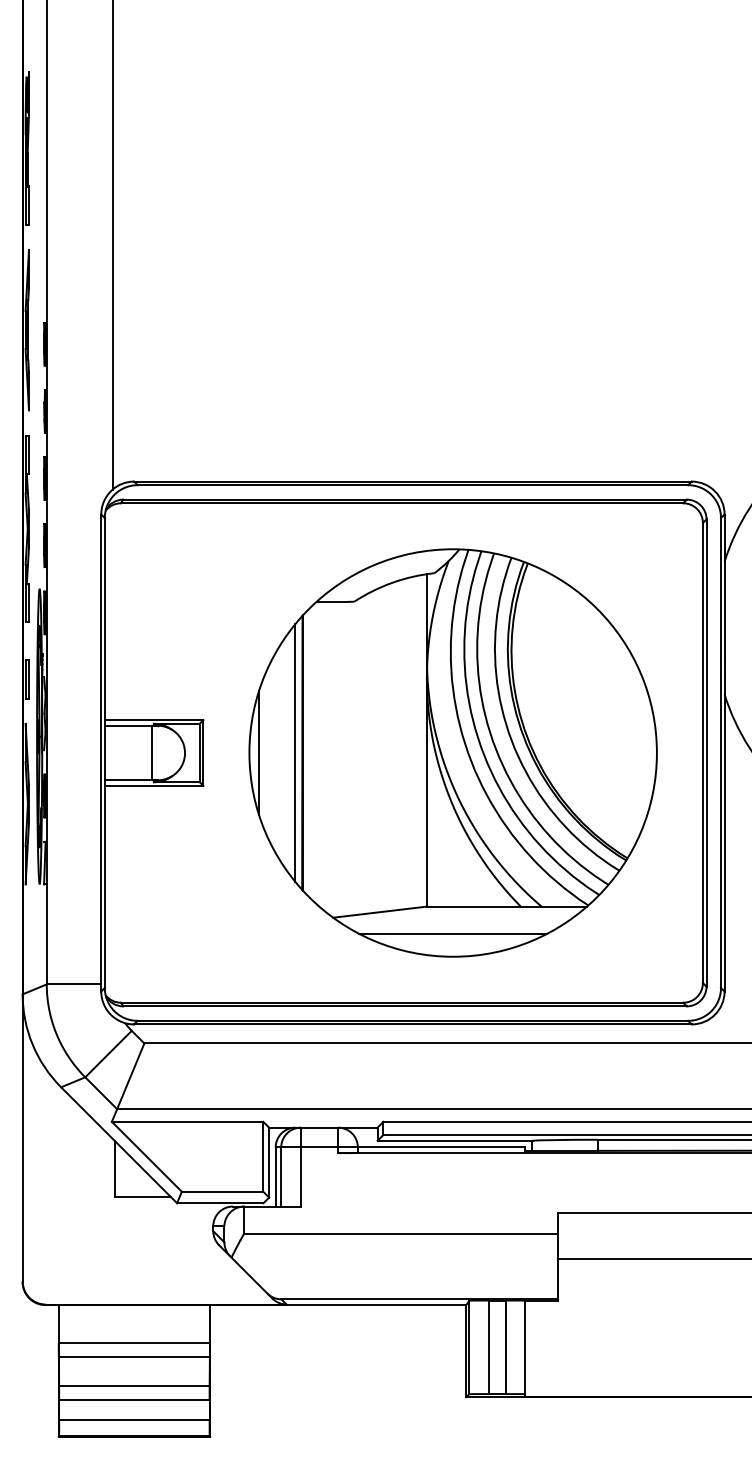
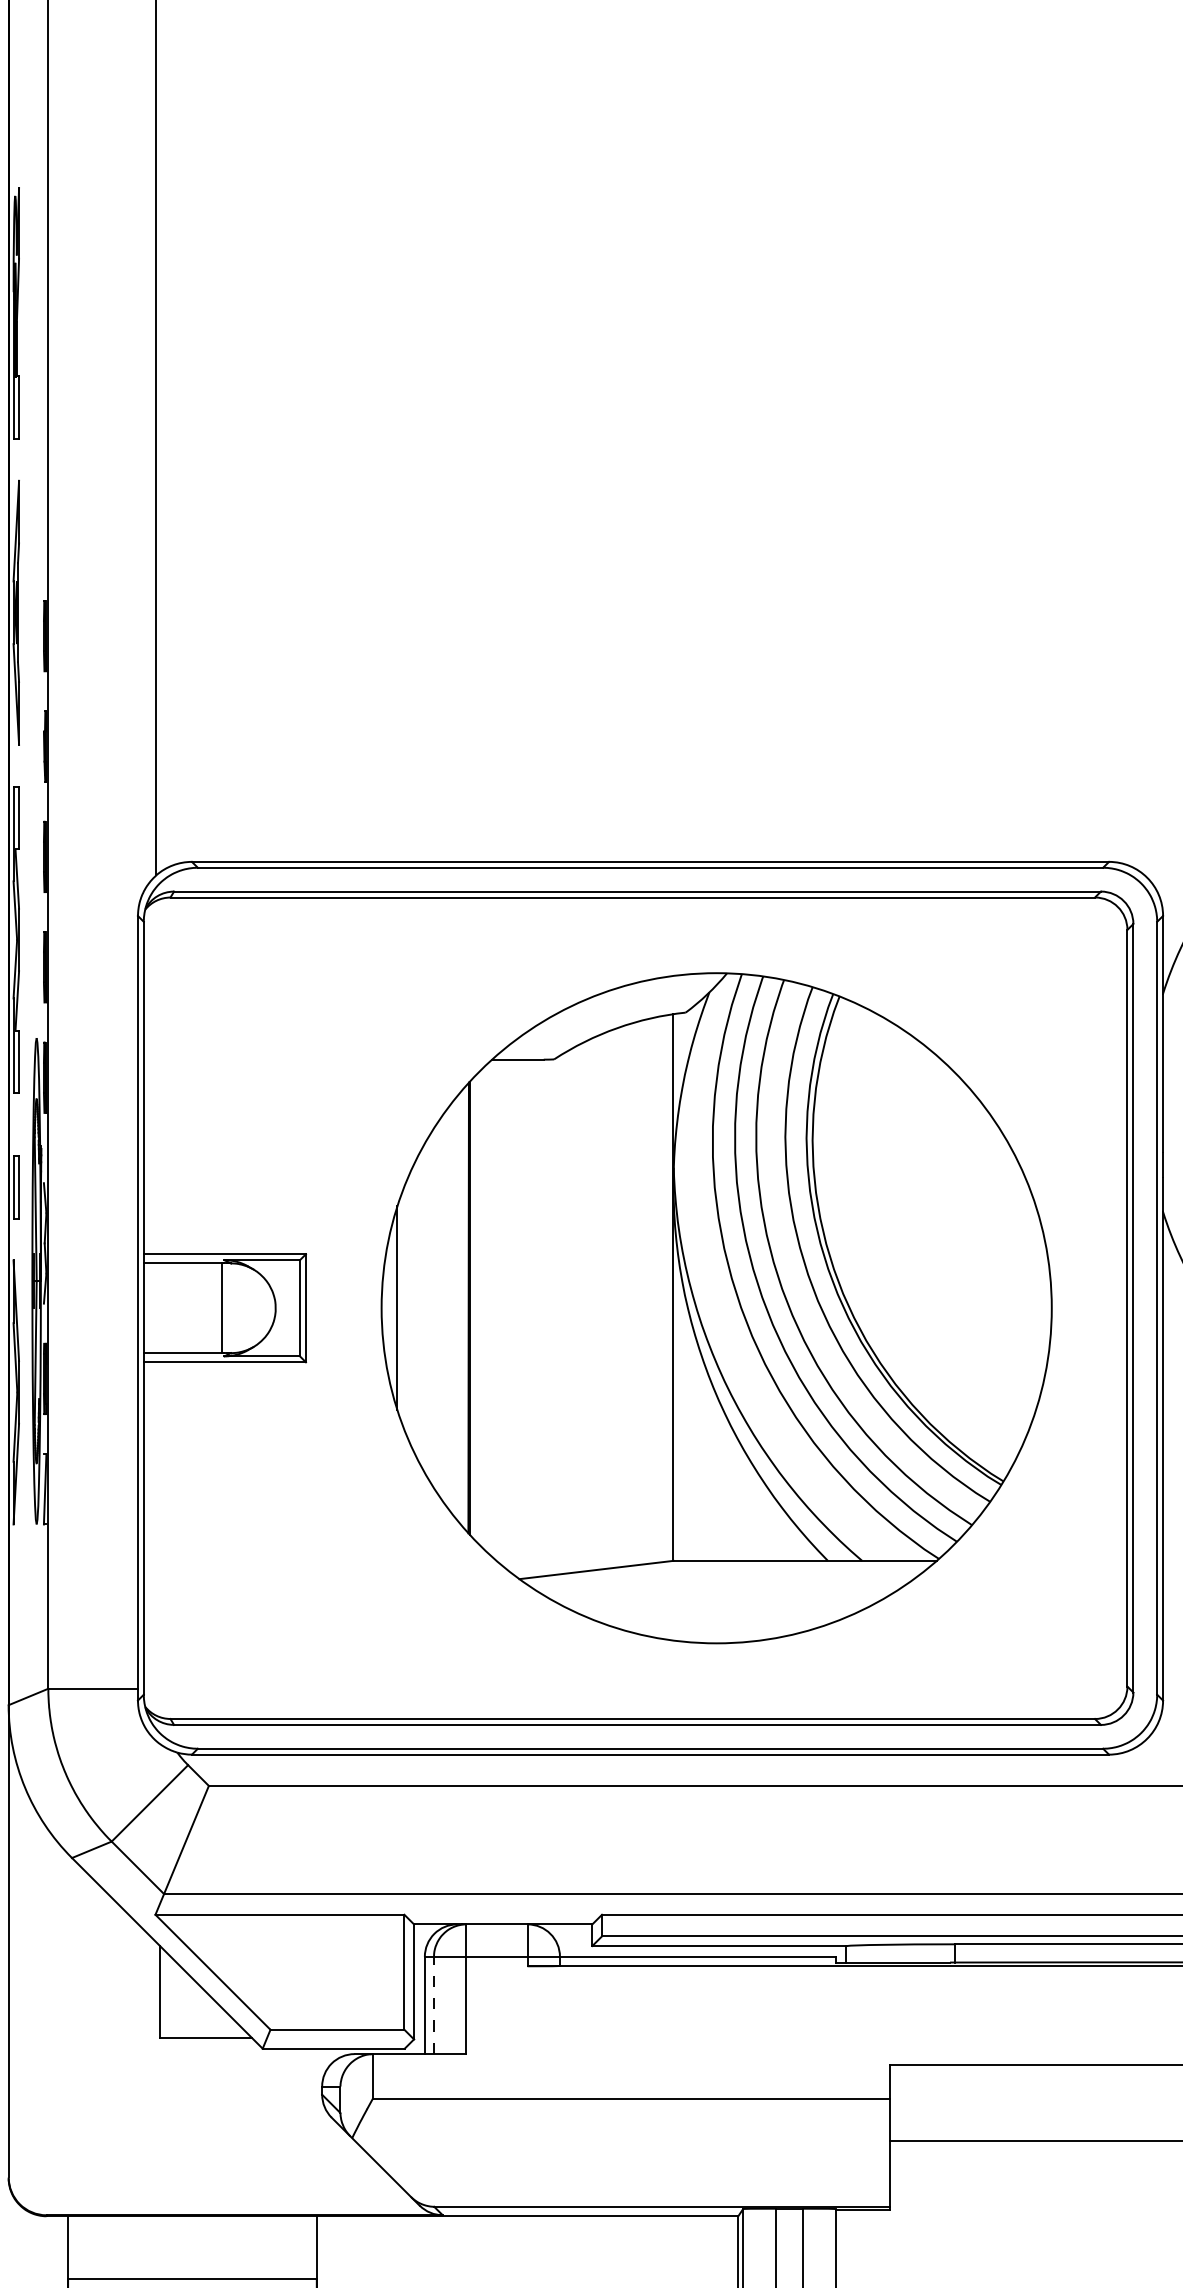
line: (295, 752) -> (457, 1307), removed
line: (453, 933) -> (717, 1605), removed
line: (281, 1176) -> (434, 2004), solid -> dashed

